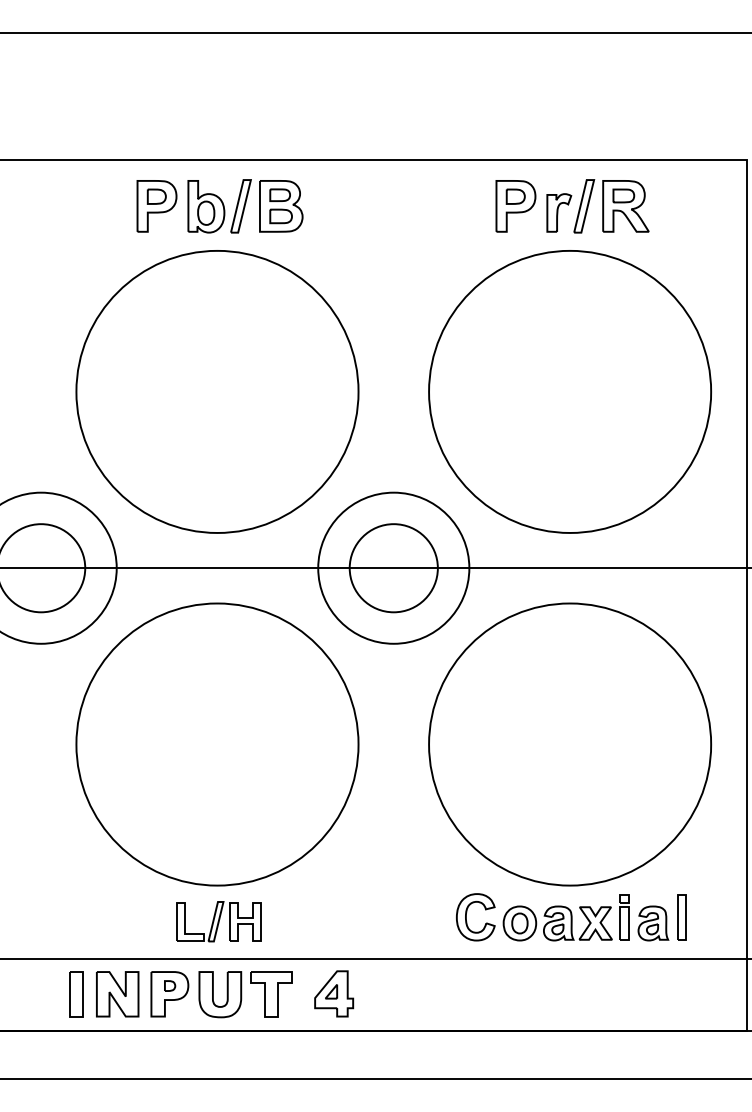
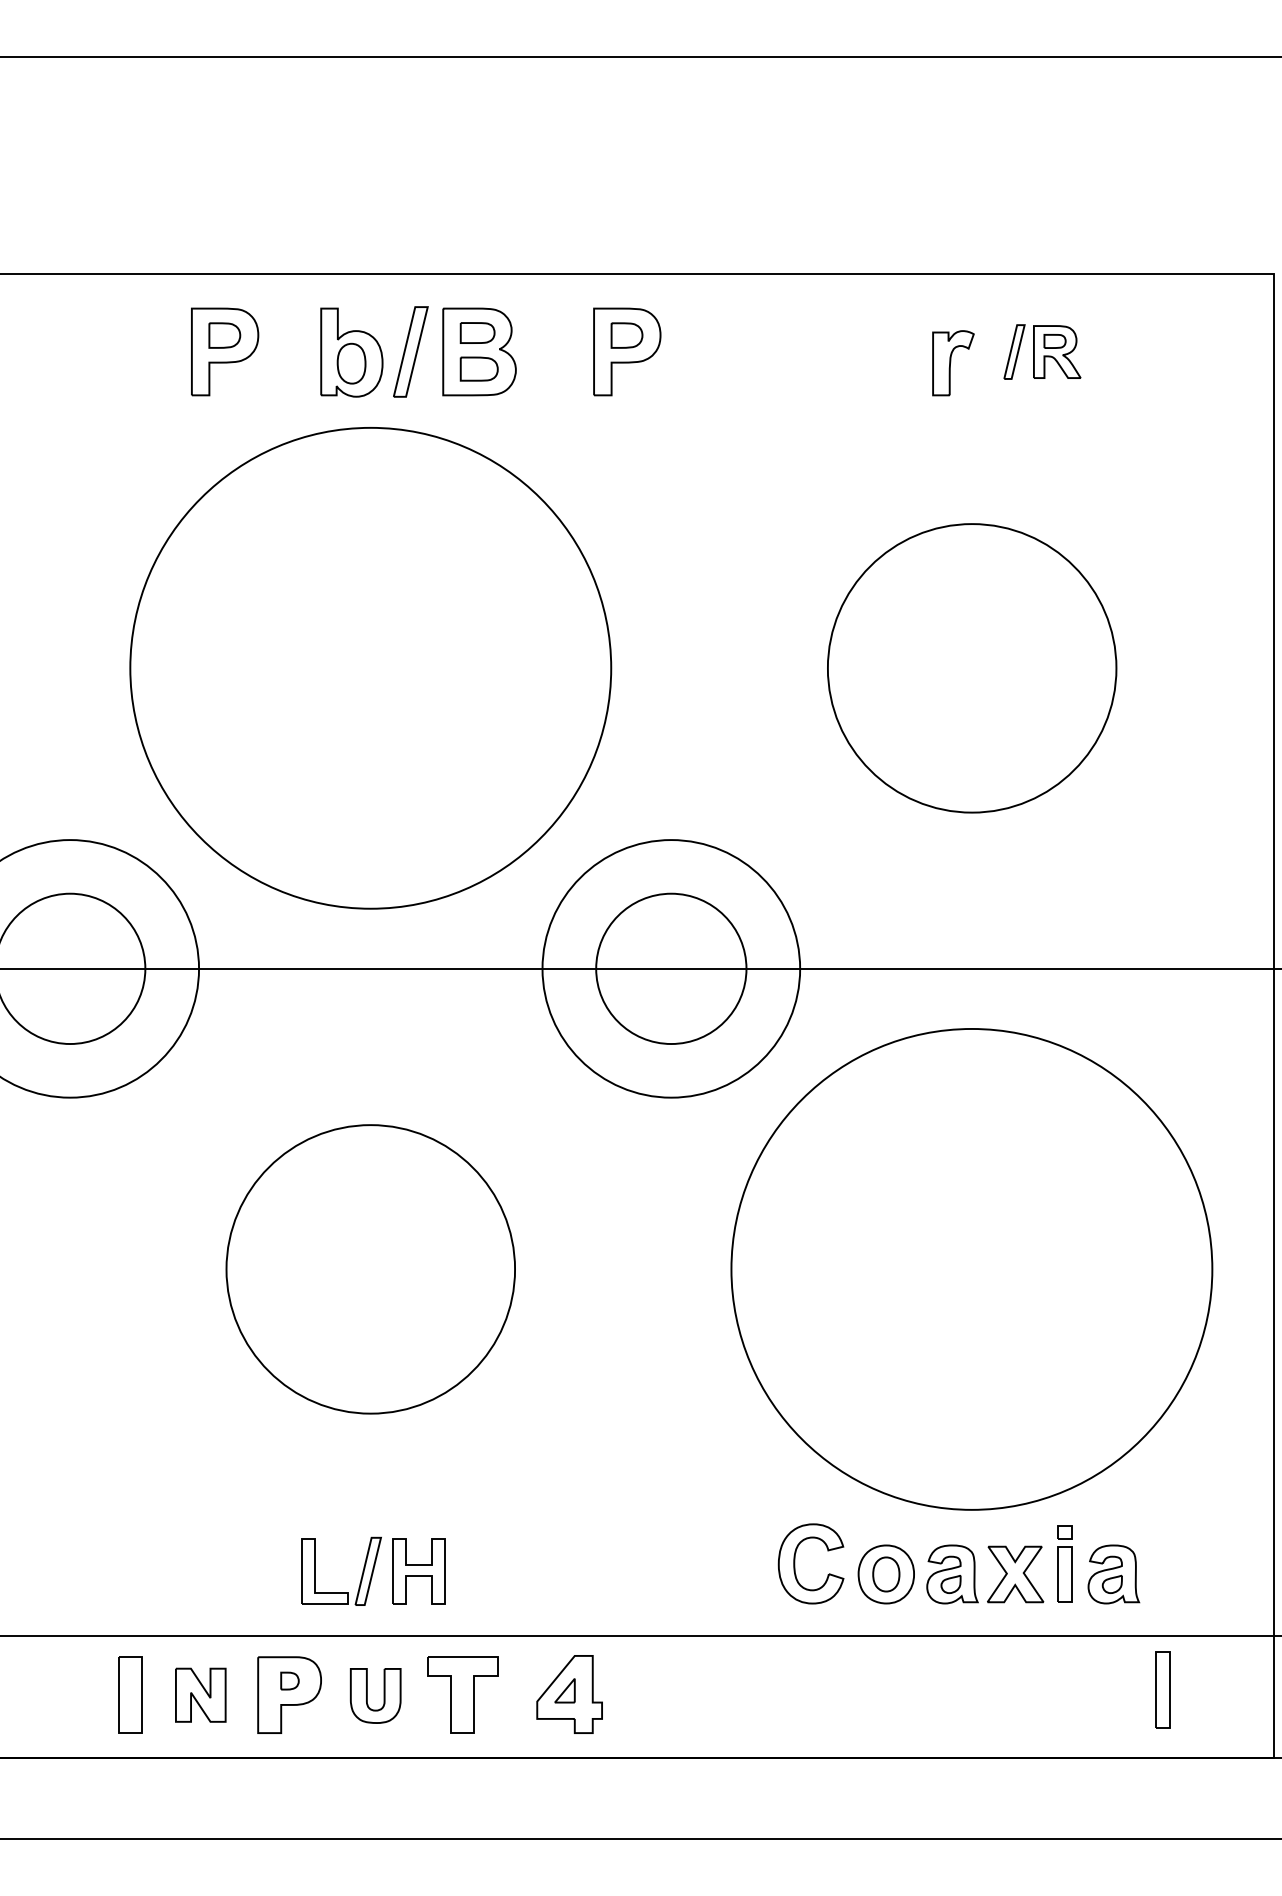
part: (156, 206) -> (224, 352), moved
part: (515, 206) -> (626, 352), moved
part: (611, 206) -> (1042, 352), size x0.6
part: (570, 391) -> (972, 667), size x0.6
part: (217, 744) -> (370, 1269), size x0.6
part: (681, 917) -> (1161, 1690), moved
part: (117, 994) -> (200, 1695), size x0.7
part: (220, 994) -> (375, 1695), size x0.7

